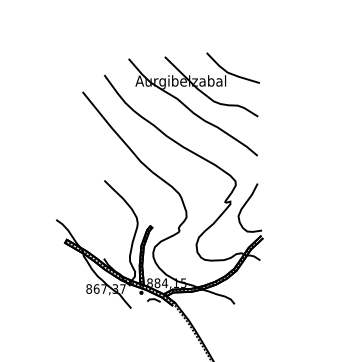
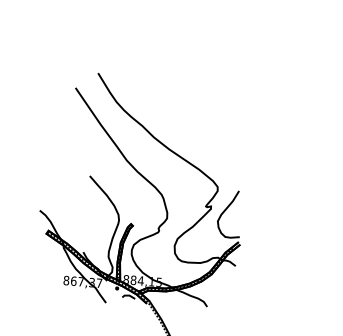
part: (193, 104) -> (182, 108), removed

